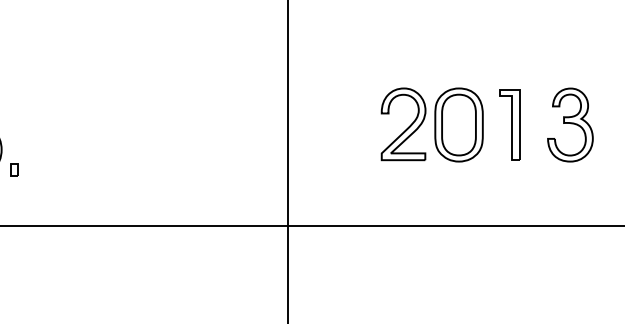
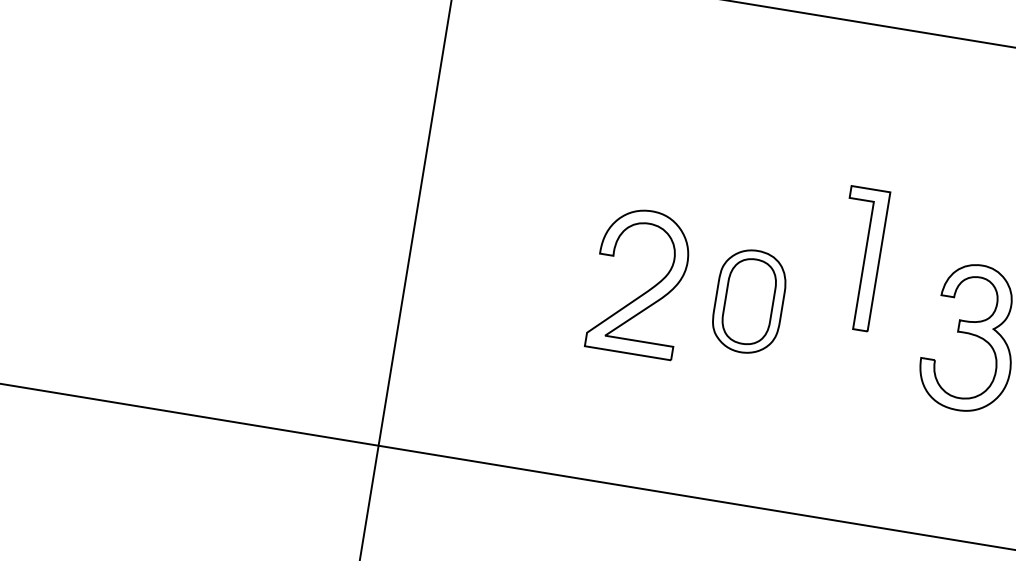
part: (458, 124) -> (748, 300), size x0.7
part: (509, 124) -> (859, 257), moved

